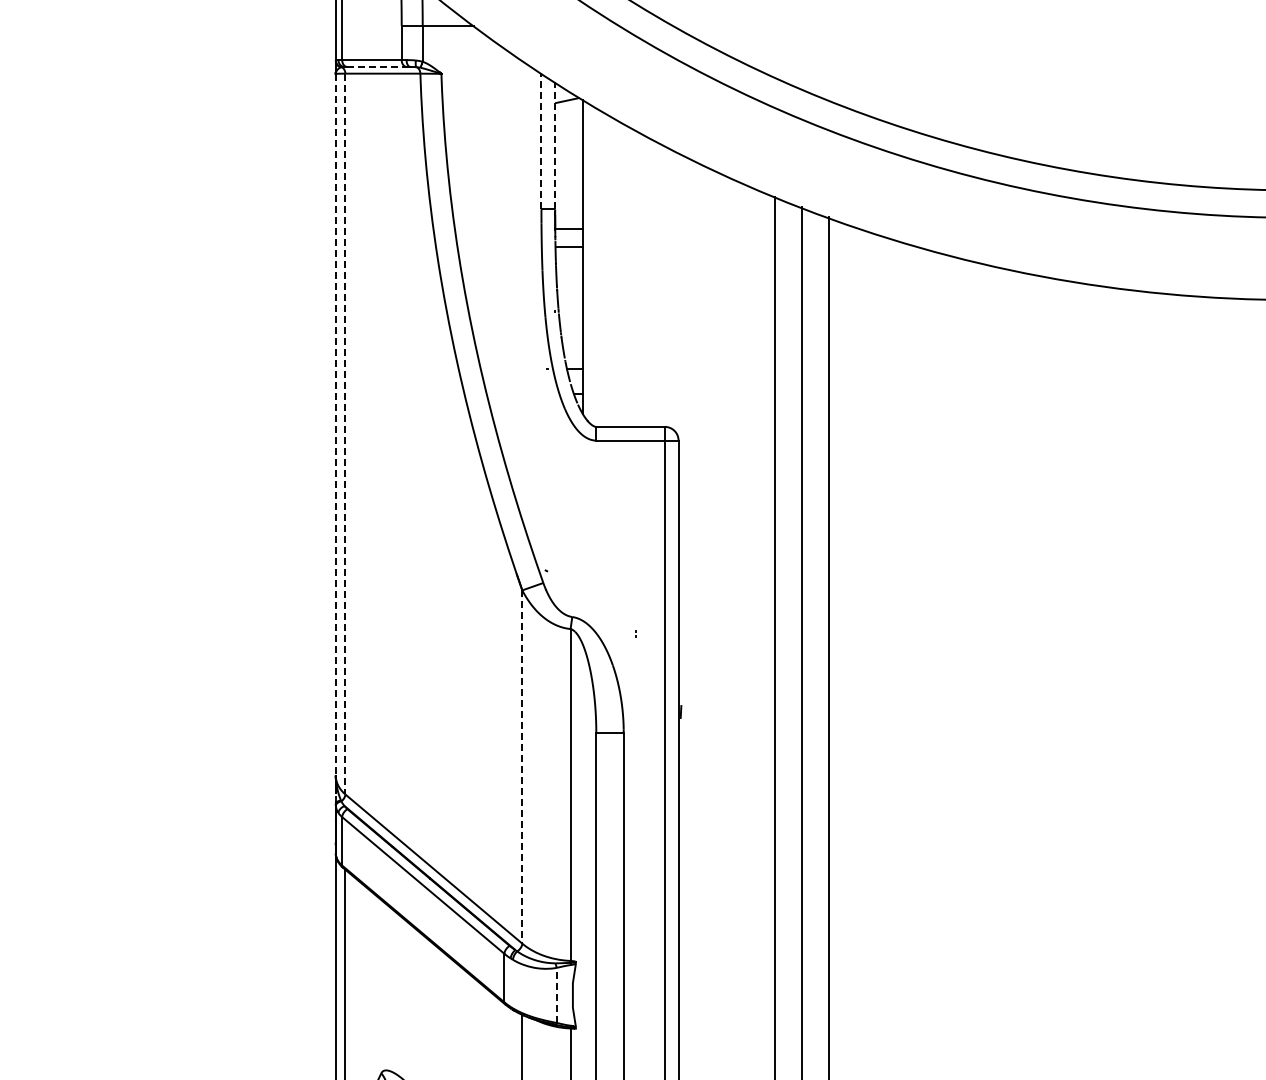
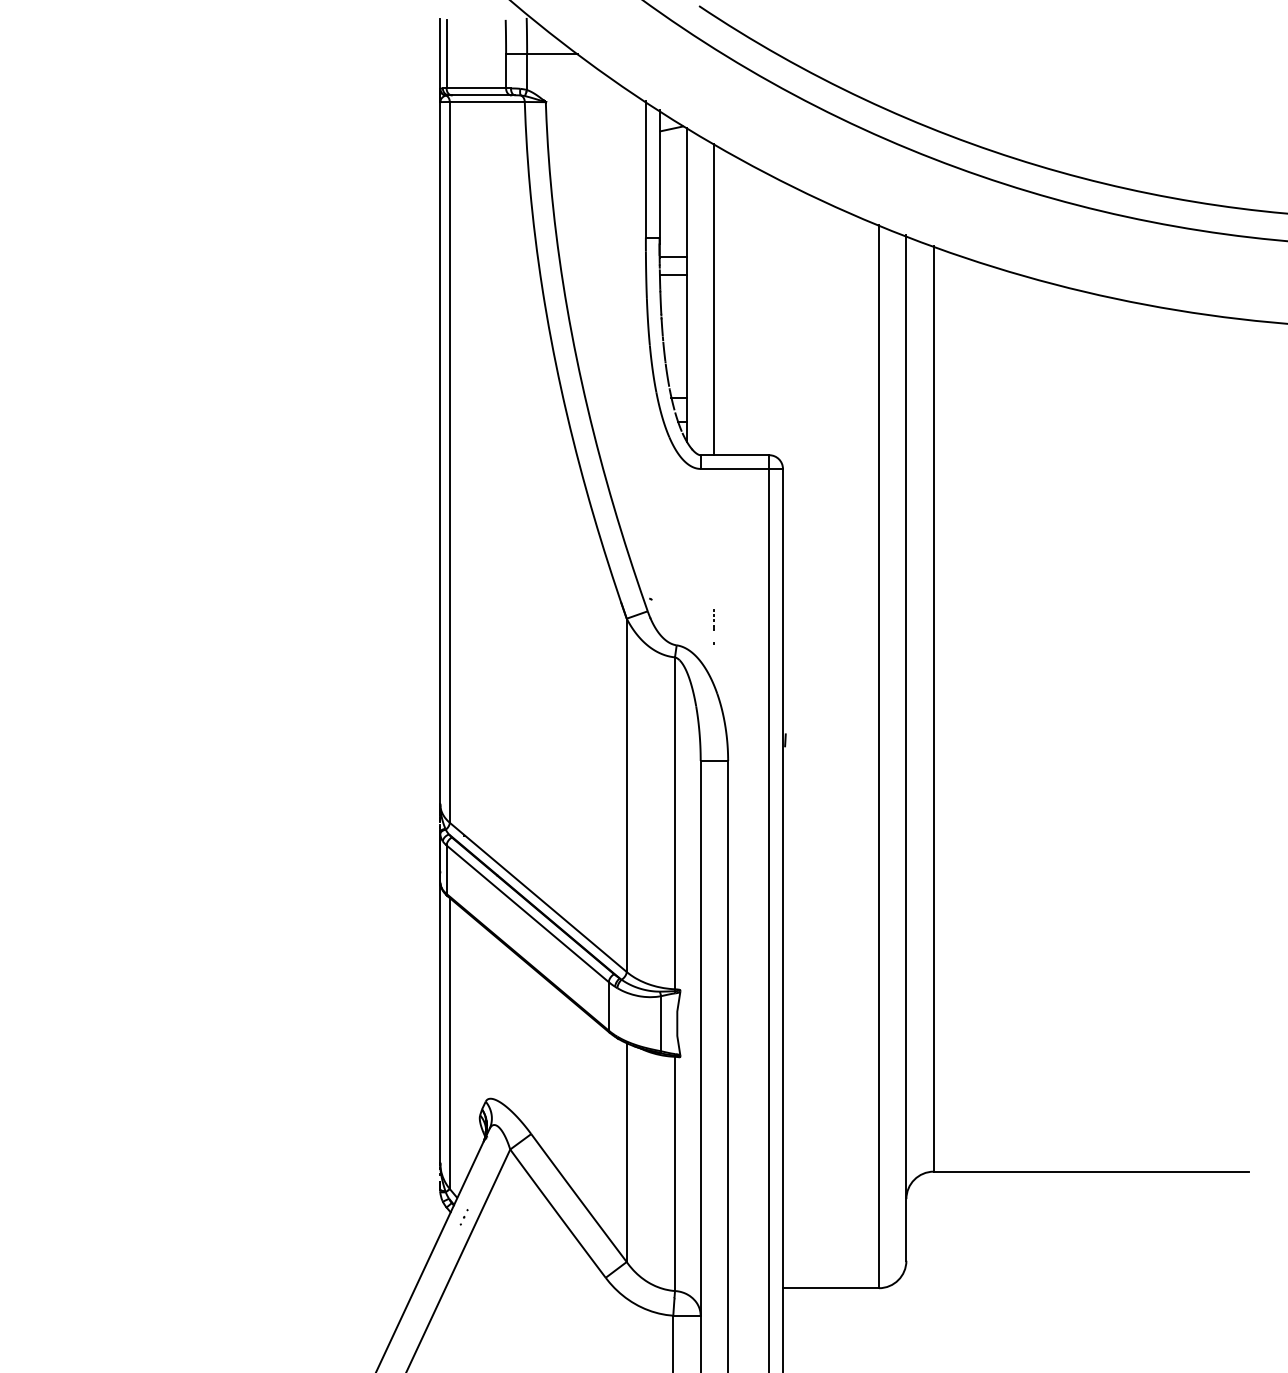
line: (377, 67) -> (481, 95), dashed -> solid
line: (541, 140) -> (645, 168), dashed -> solid
line: (555, 146) -> (659, 174), dashed -> solid
line: (610, 271) -> (714, 299), added
line: (336, 425) -> (440, 453), dashed -> solid
line: (345, 434) -> (449, 462), dashed -> solid
line: (635, 641) -> (713, 619), moved
line: (522, 767) -> (626, 795), dashed -> solid
line: (557, 995) -> (661, 1023), dashed -> solid

